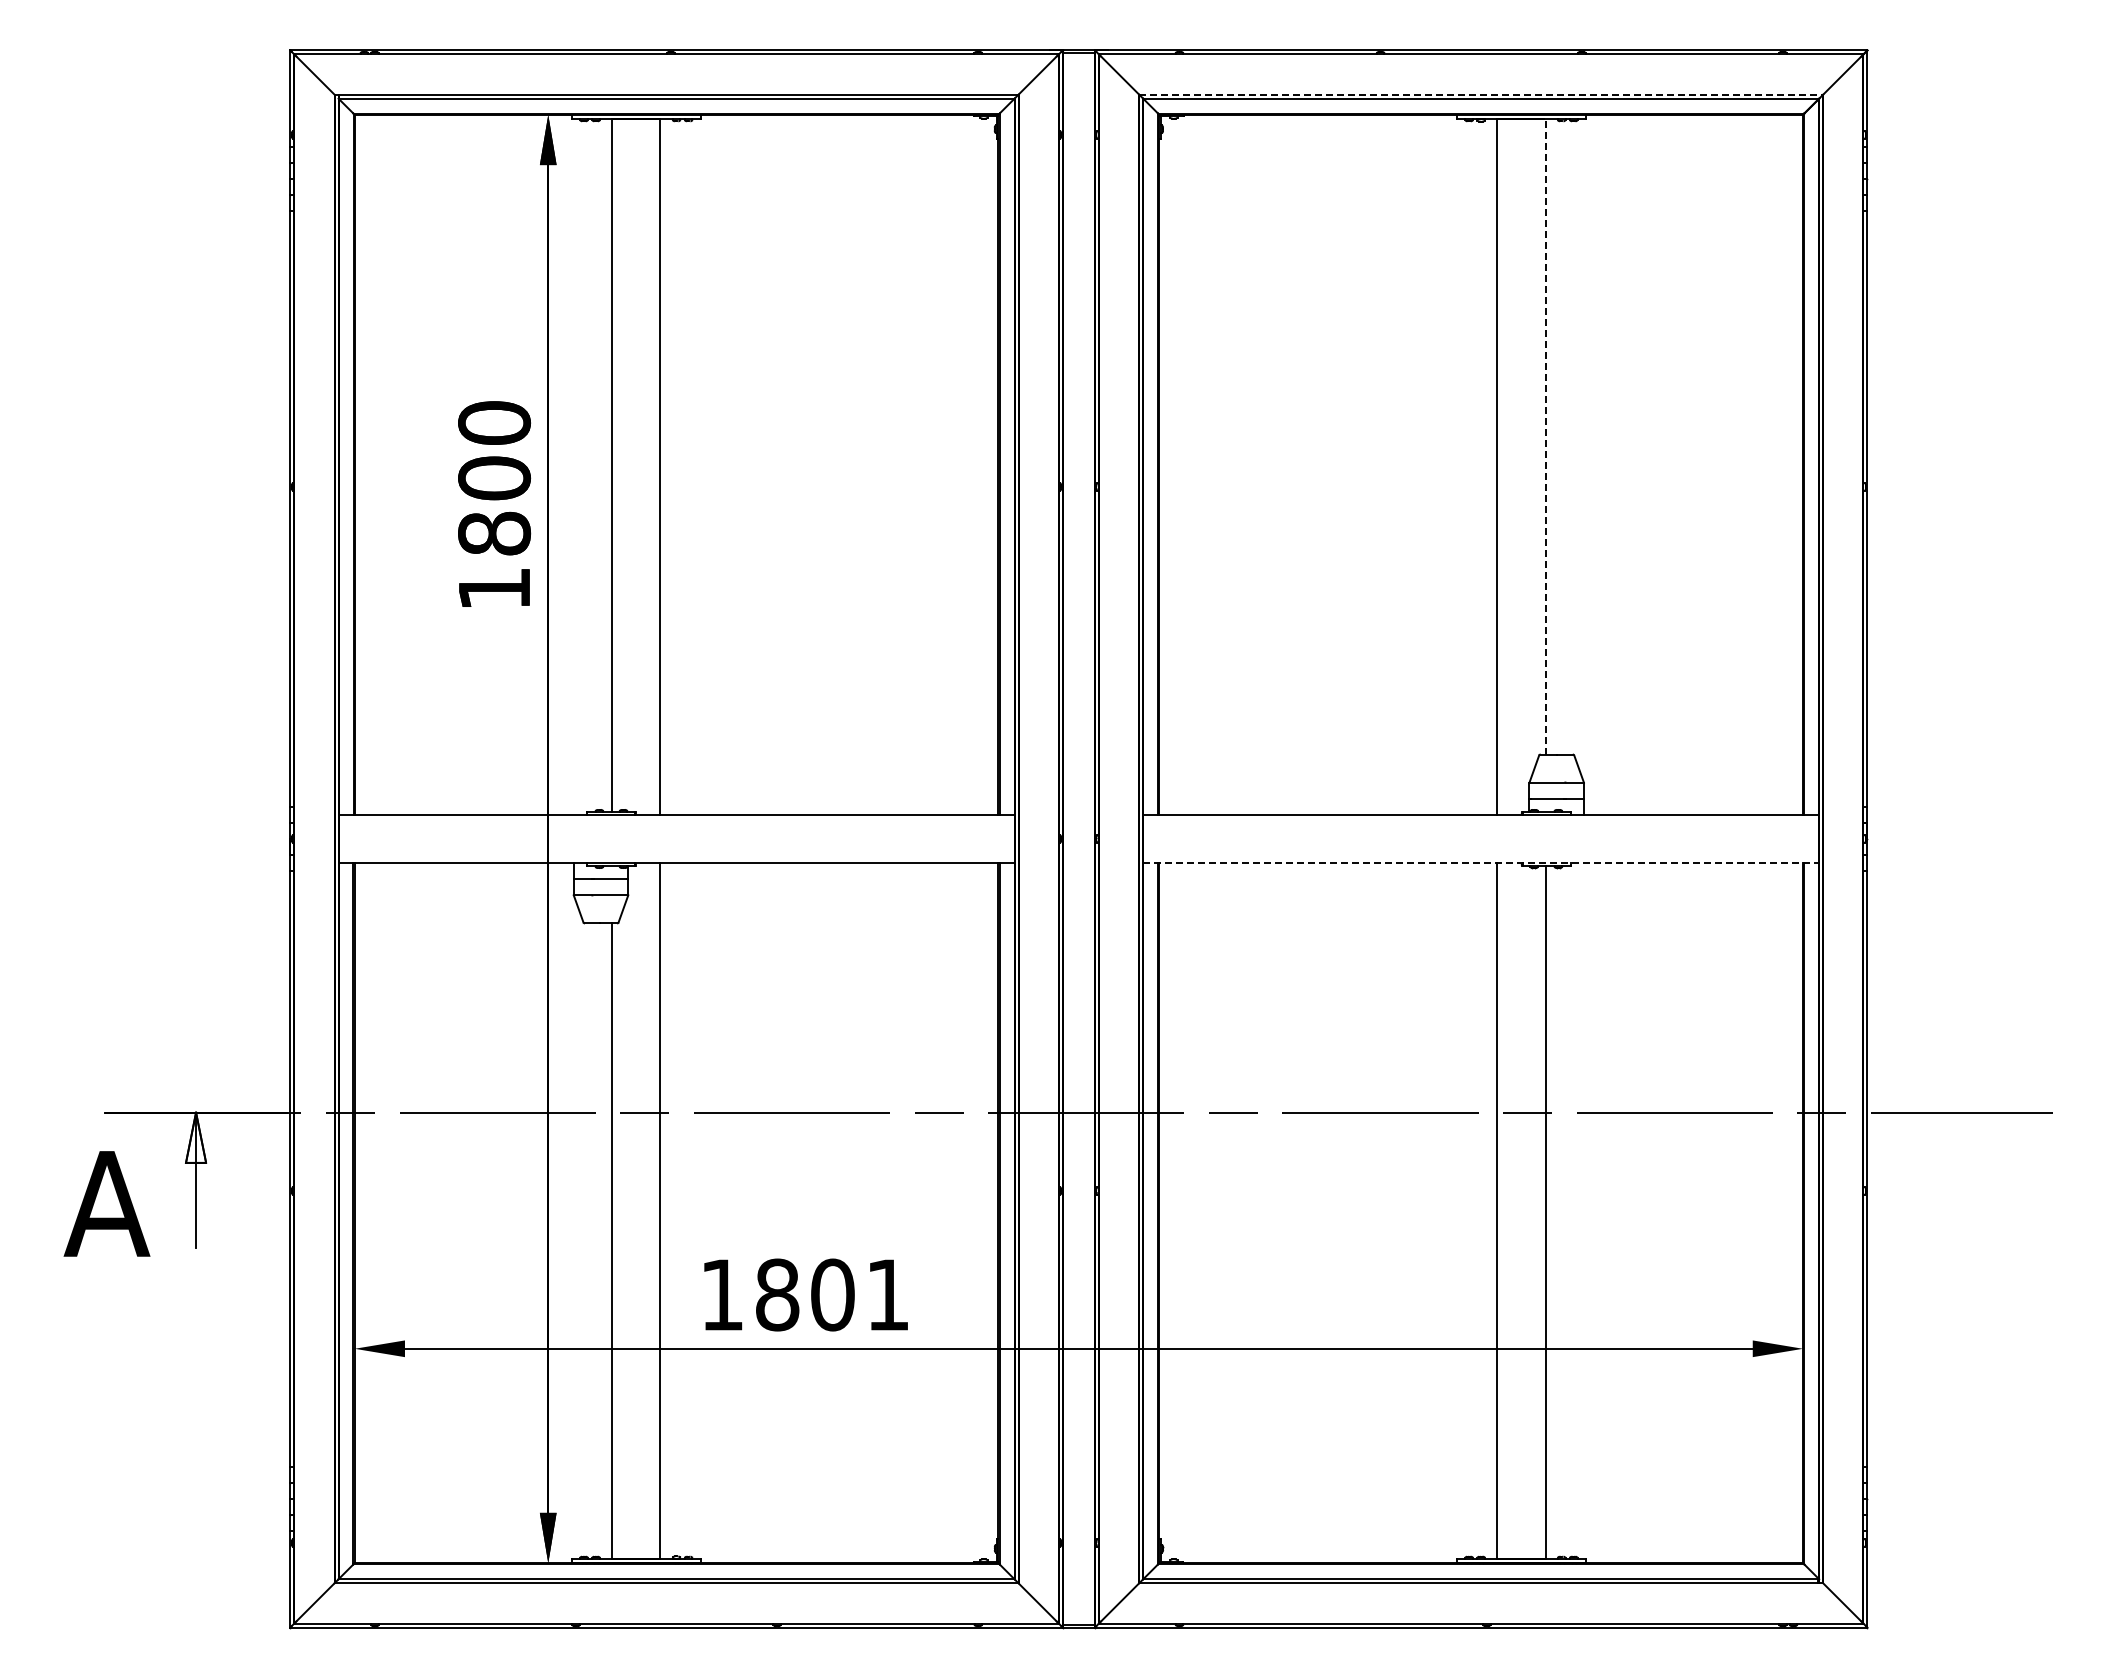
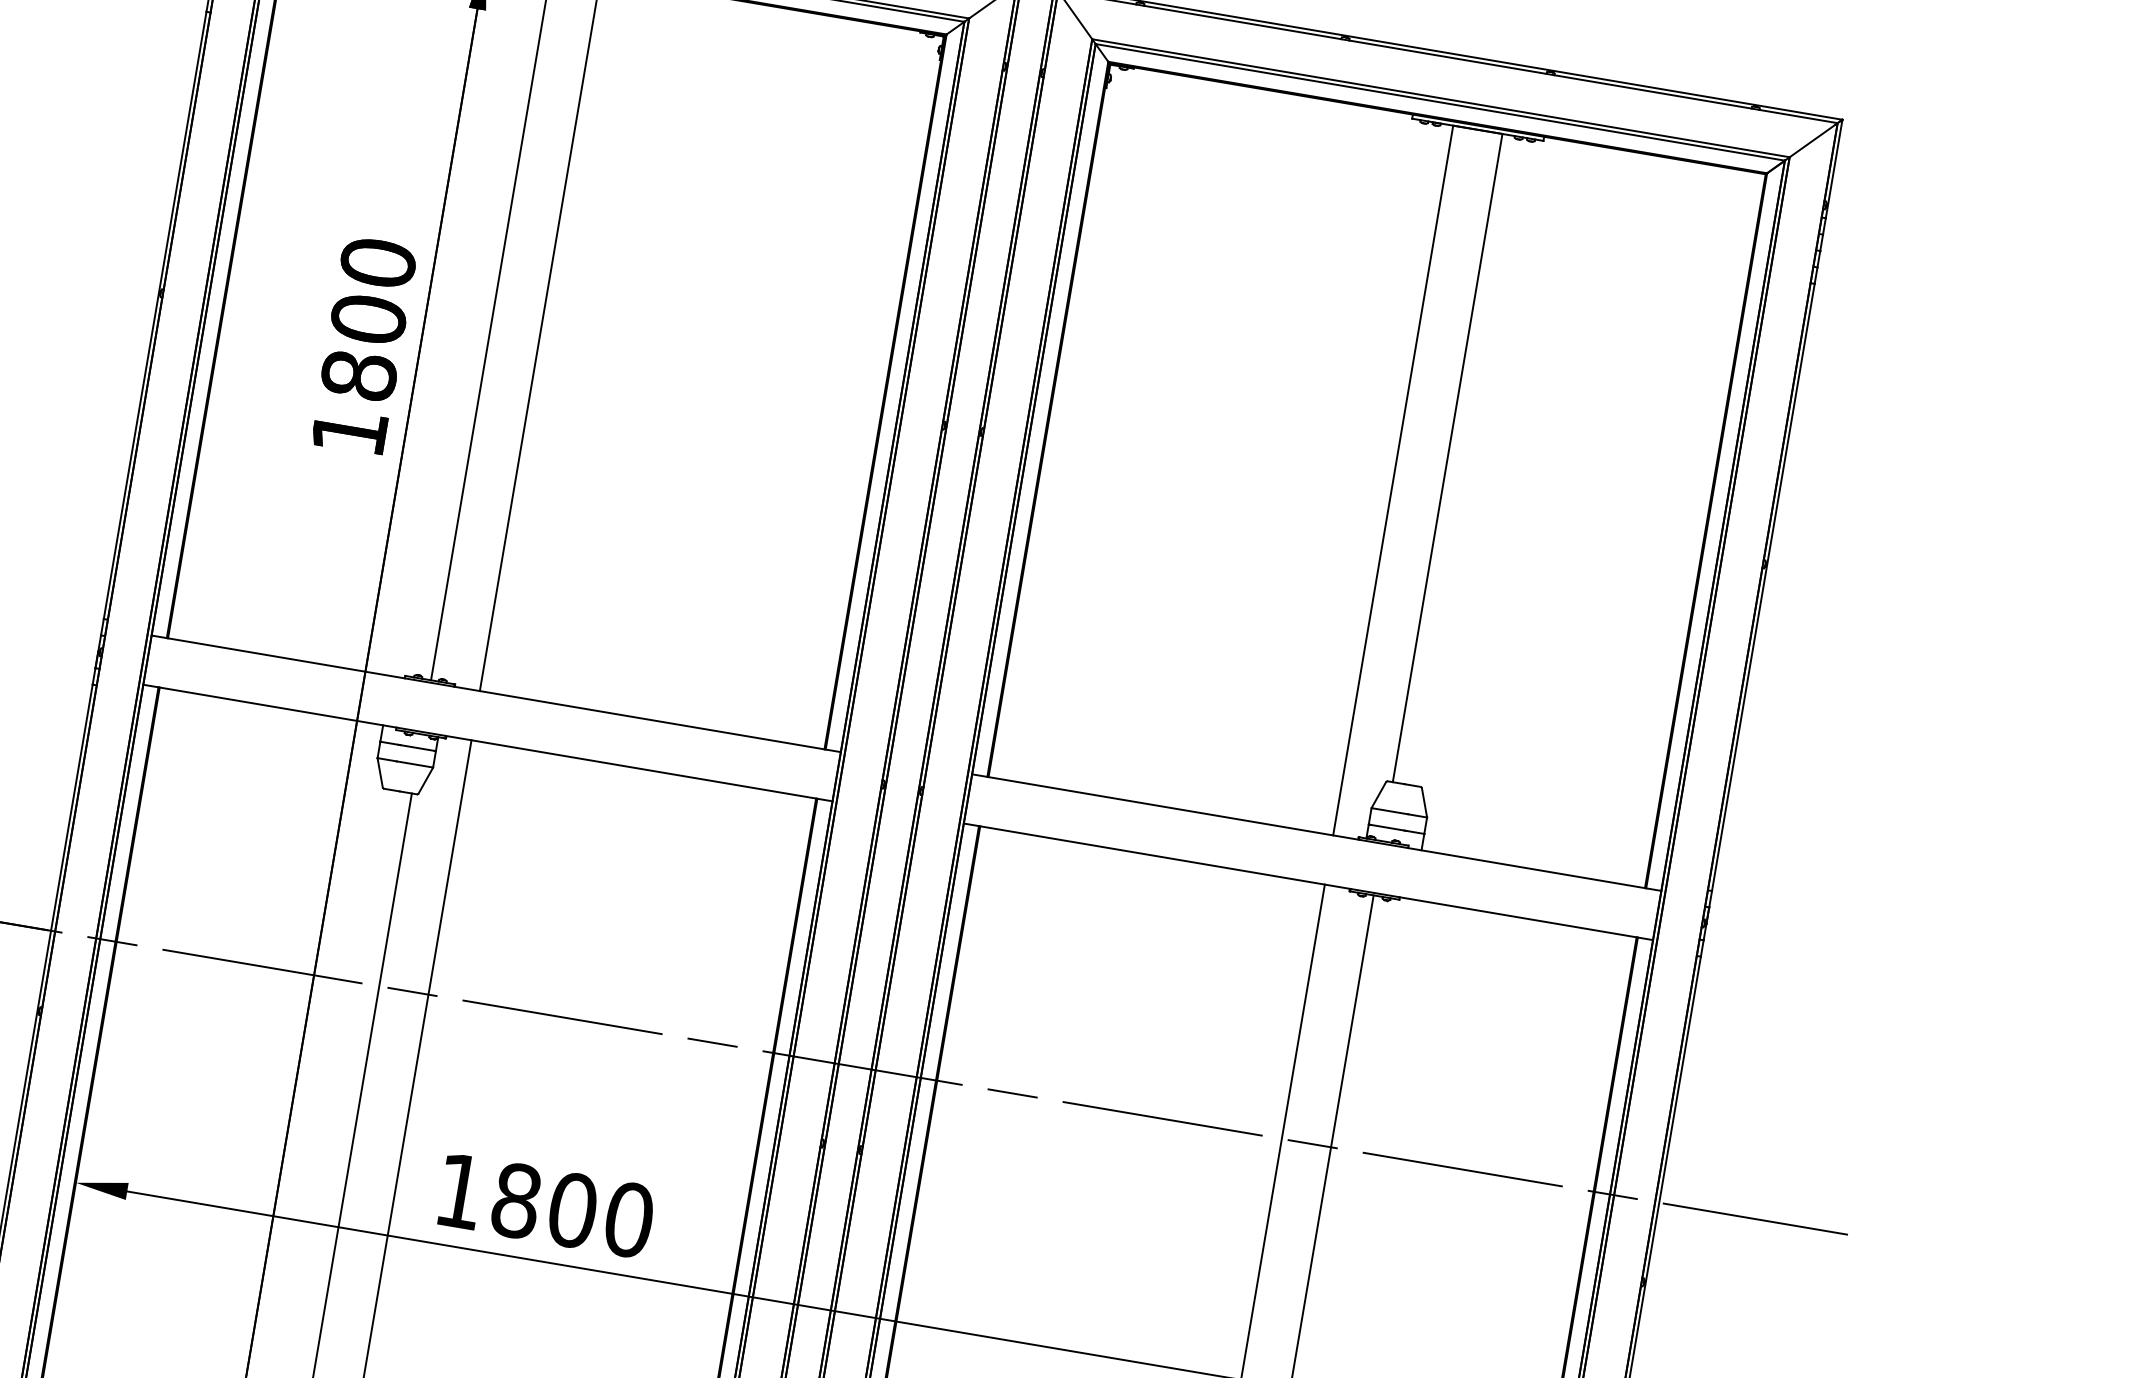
line: (1481, 94) -> (1441, 98), dashed -> solid
line: (1545, 436) -> (1447, 457), dashed -> solid
line: (1481, 863) -> (1308, 882), dashed -> solid
text: (888, 1294) -> (629, 1219), 1801 -> 1800

